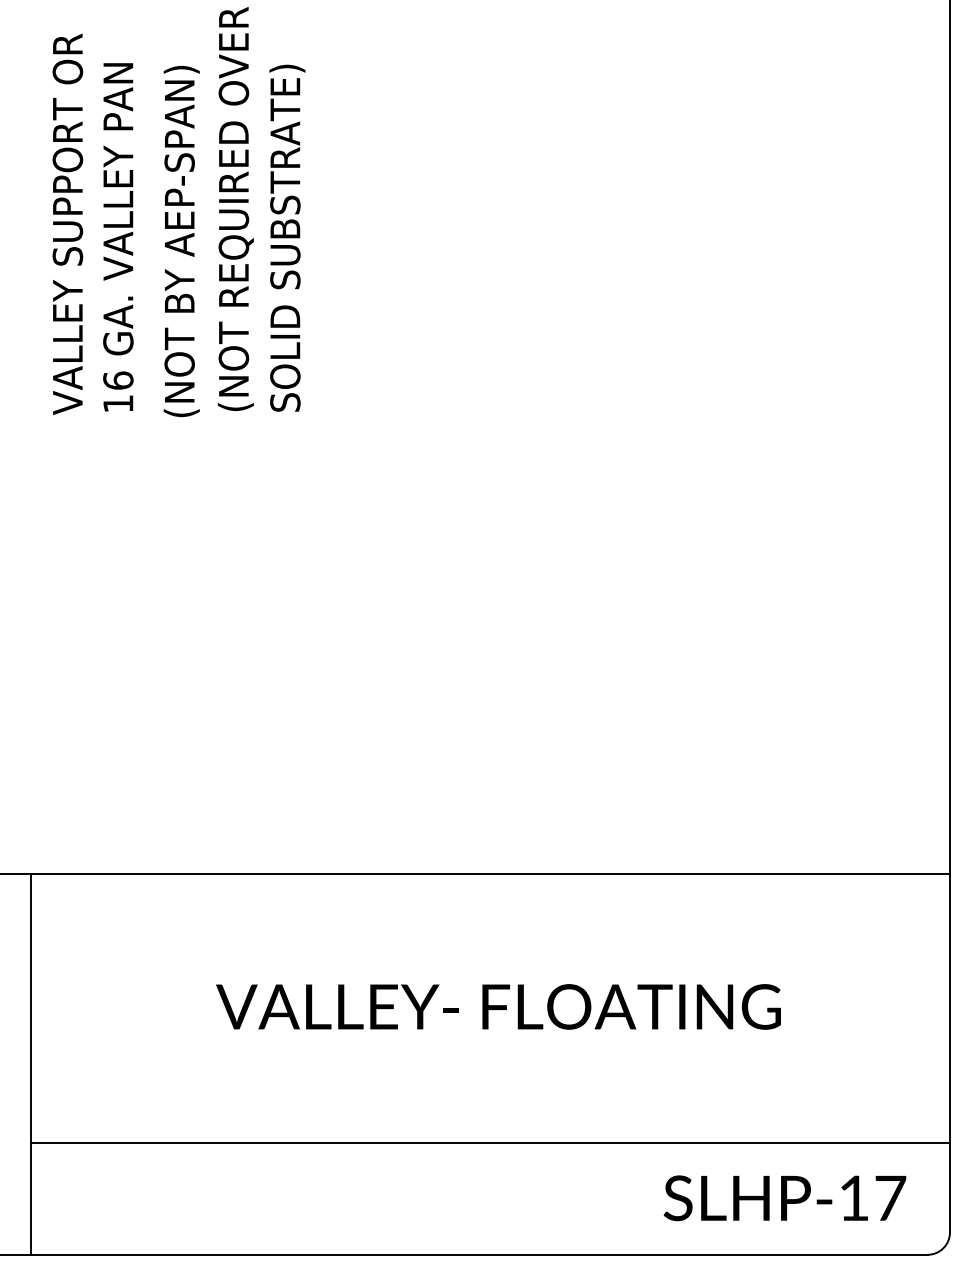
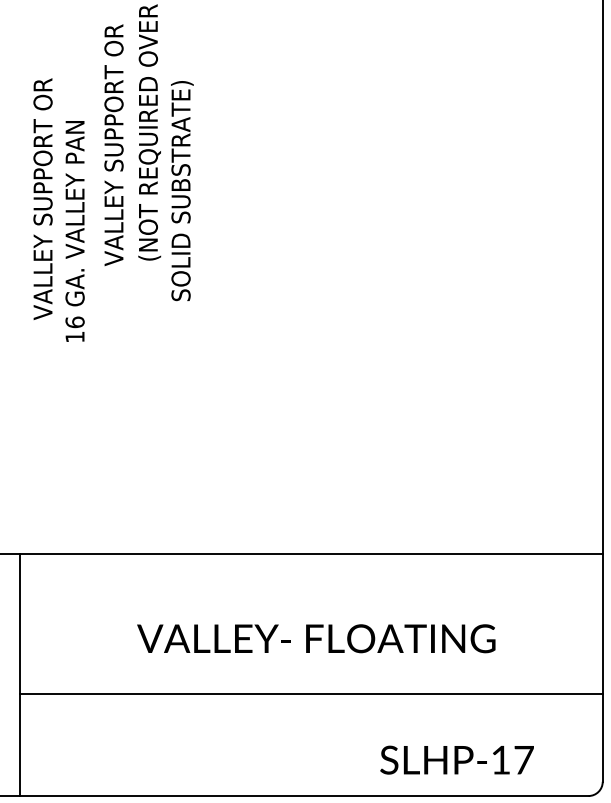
text: (66, 223) -> (42, 198), moved
text: (180, 229) -> (114, 145), (NOT BY AEP-SPAN) -> VALLEY SUPPORT OR
text: (117, 237) -> (74, 231), moved
text: (287, 238) -> (182, 191), moved
line: (489, 1142) -> (310, 693), moved
text: (784, 1197) -> (456, 759), moved

